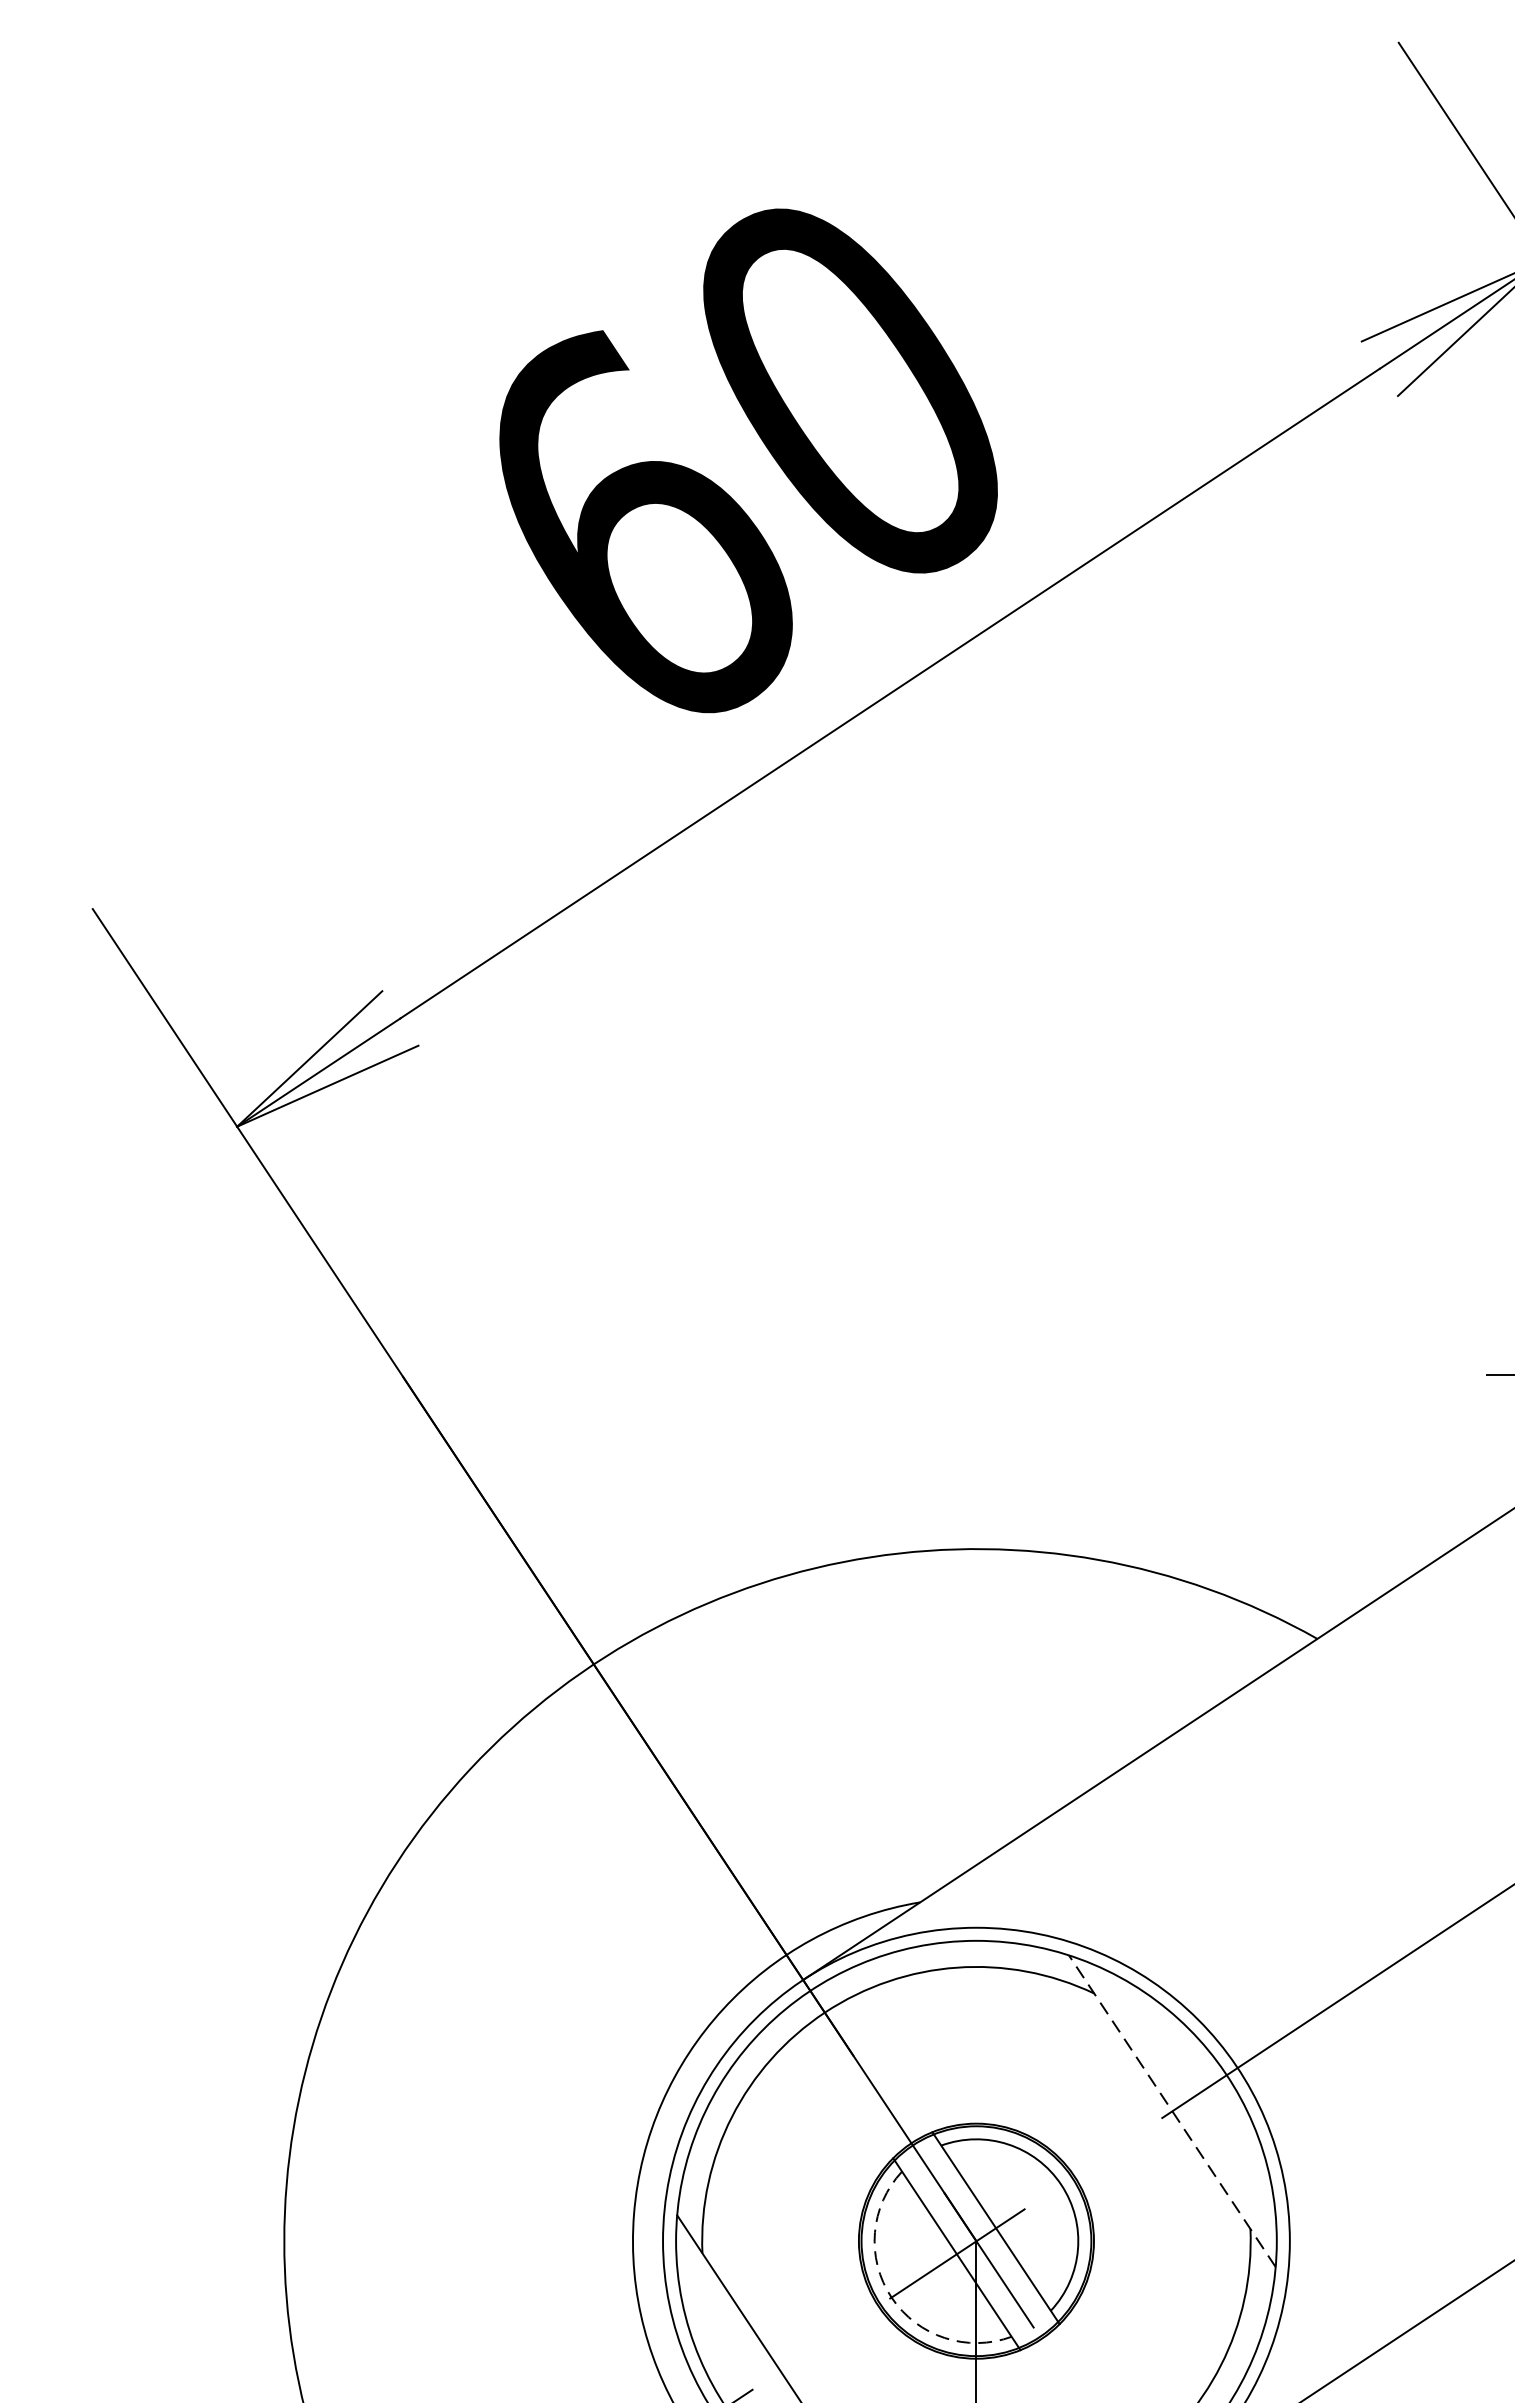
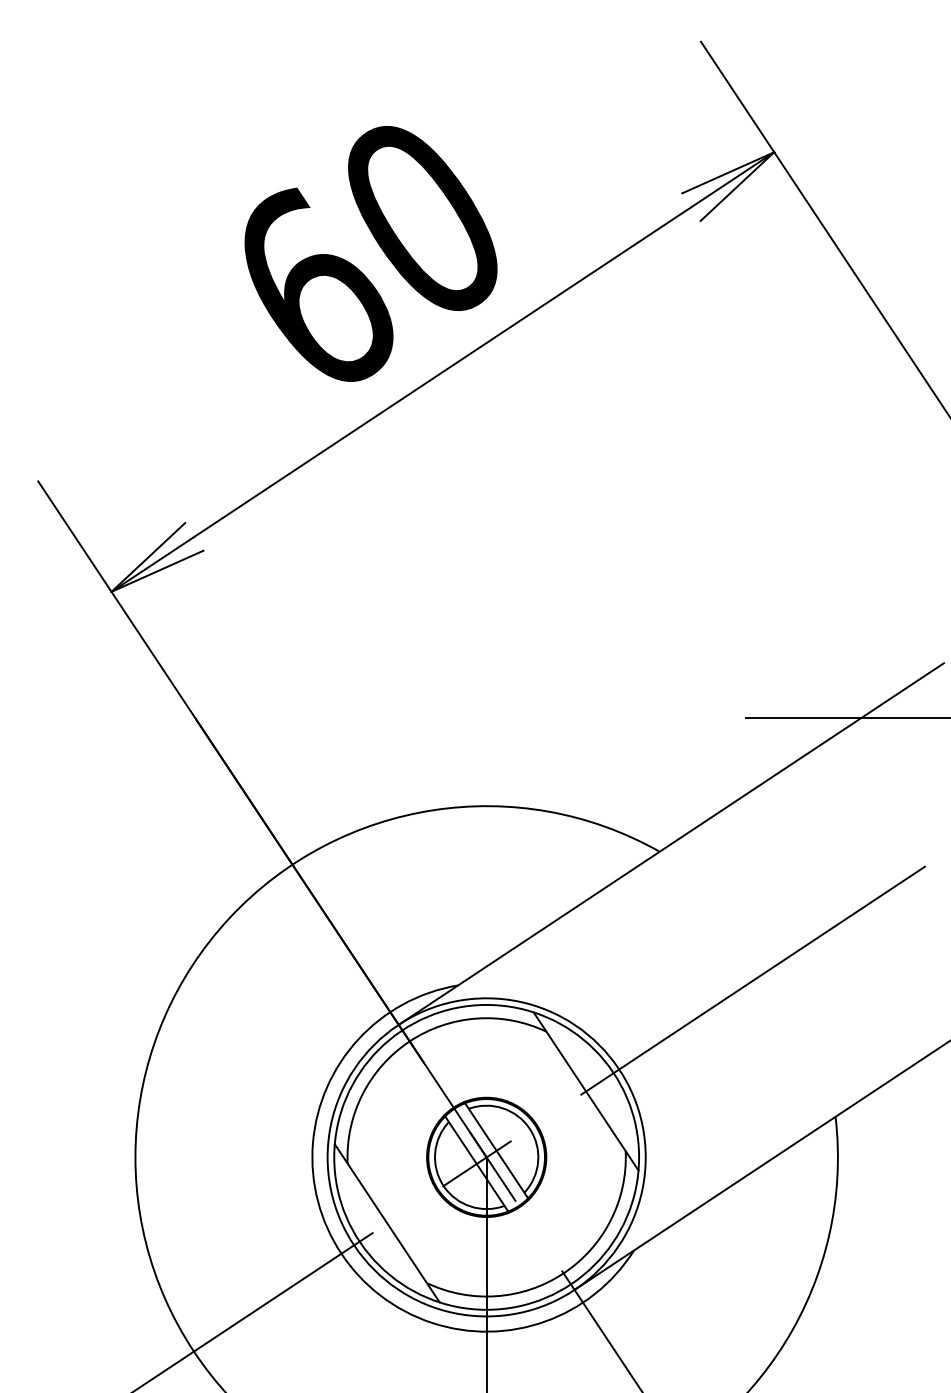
line: (1173, 2111) -> (586, 1091), dashed -> solid
arc: (891, 2296) -> (443, 1185), dashed -> solid

